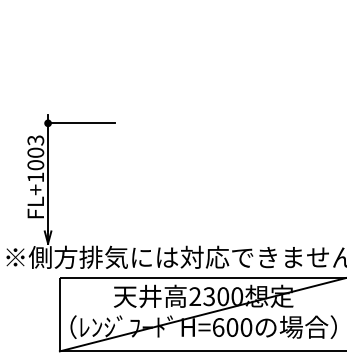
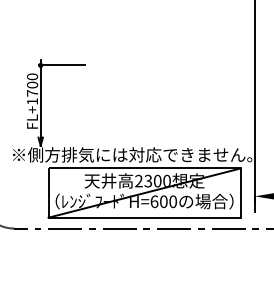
text: (35, 151) -> (32, 84), FL+1003 -> FL+1700

